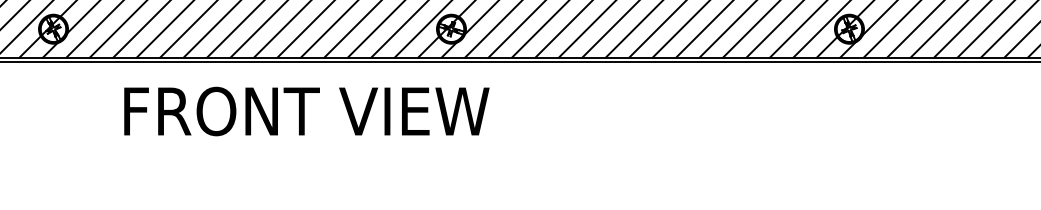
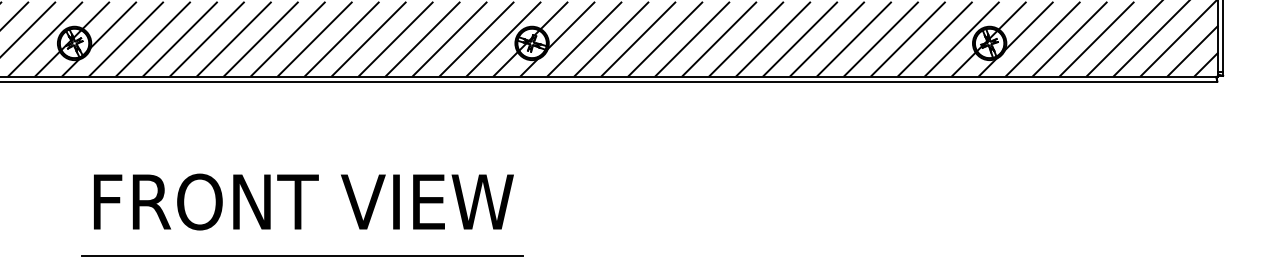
text: (306, 111) -> (303, 201), moved

